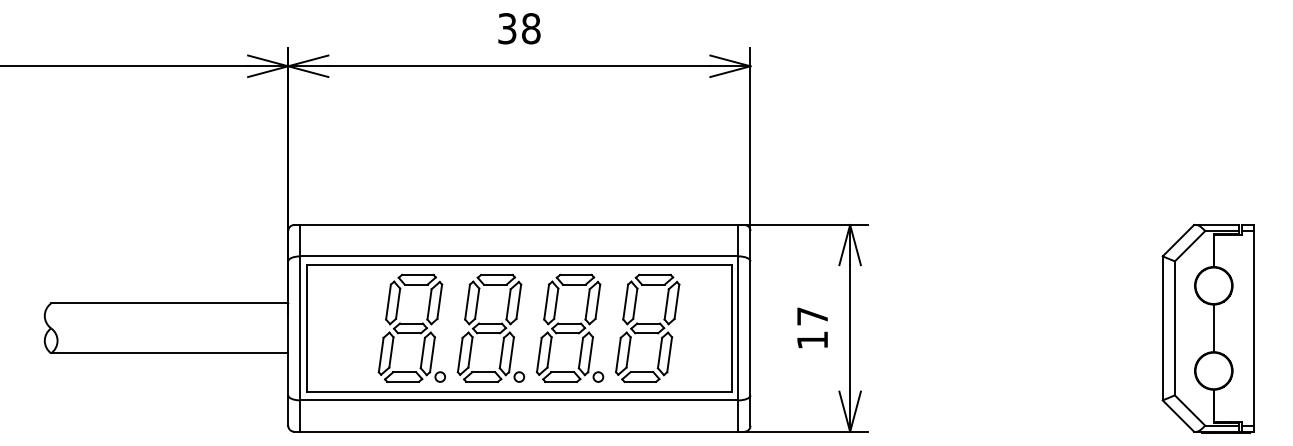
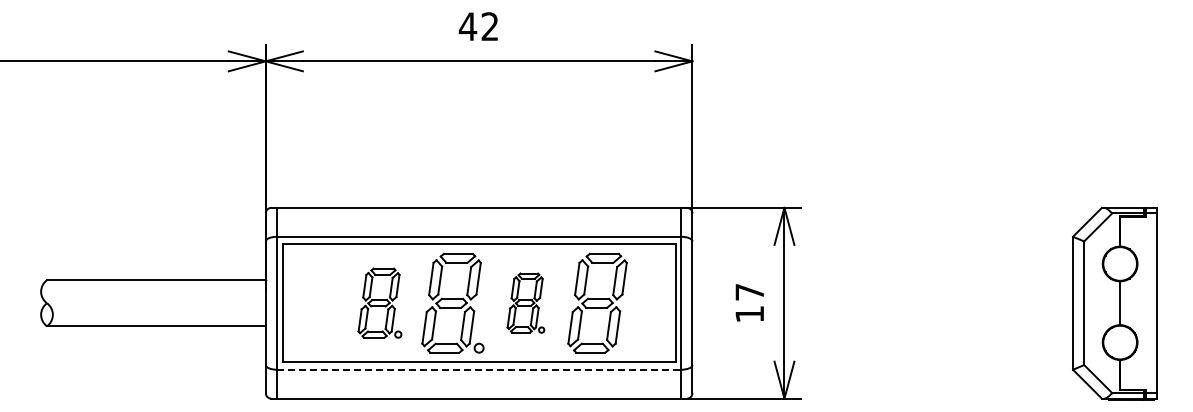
text: (518, 28) -> (478, 26), 38 -> 42
part: (411, 327) -> (379, 302), size x0.7
part: (569, 327) -> (525, 302), size x0.6
line: (519, 400) -> (479, 369), solid -> dashed

